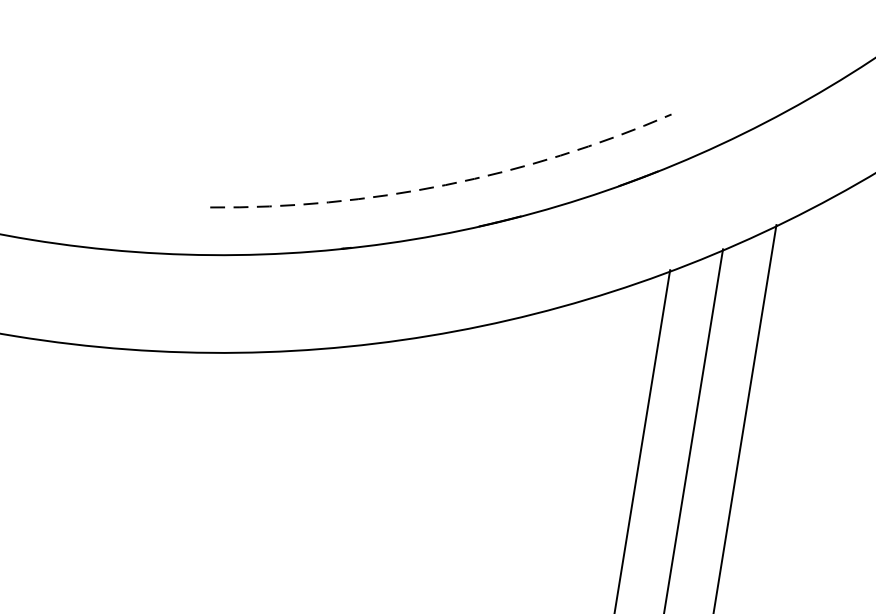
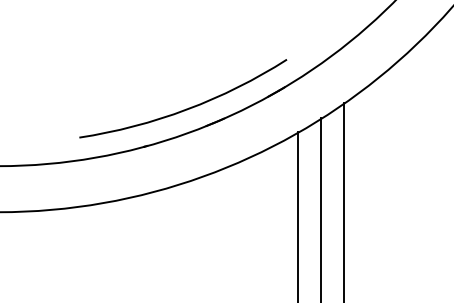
arc: (446, 185) -> (187, 109), dashed -> solid

